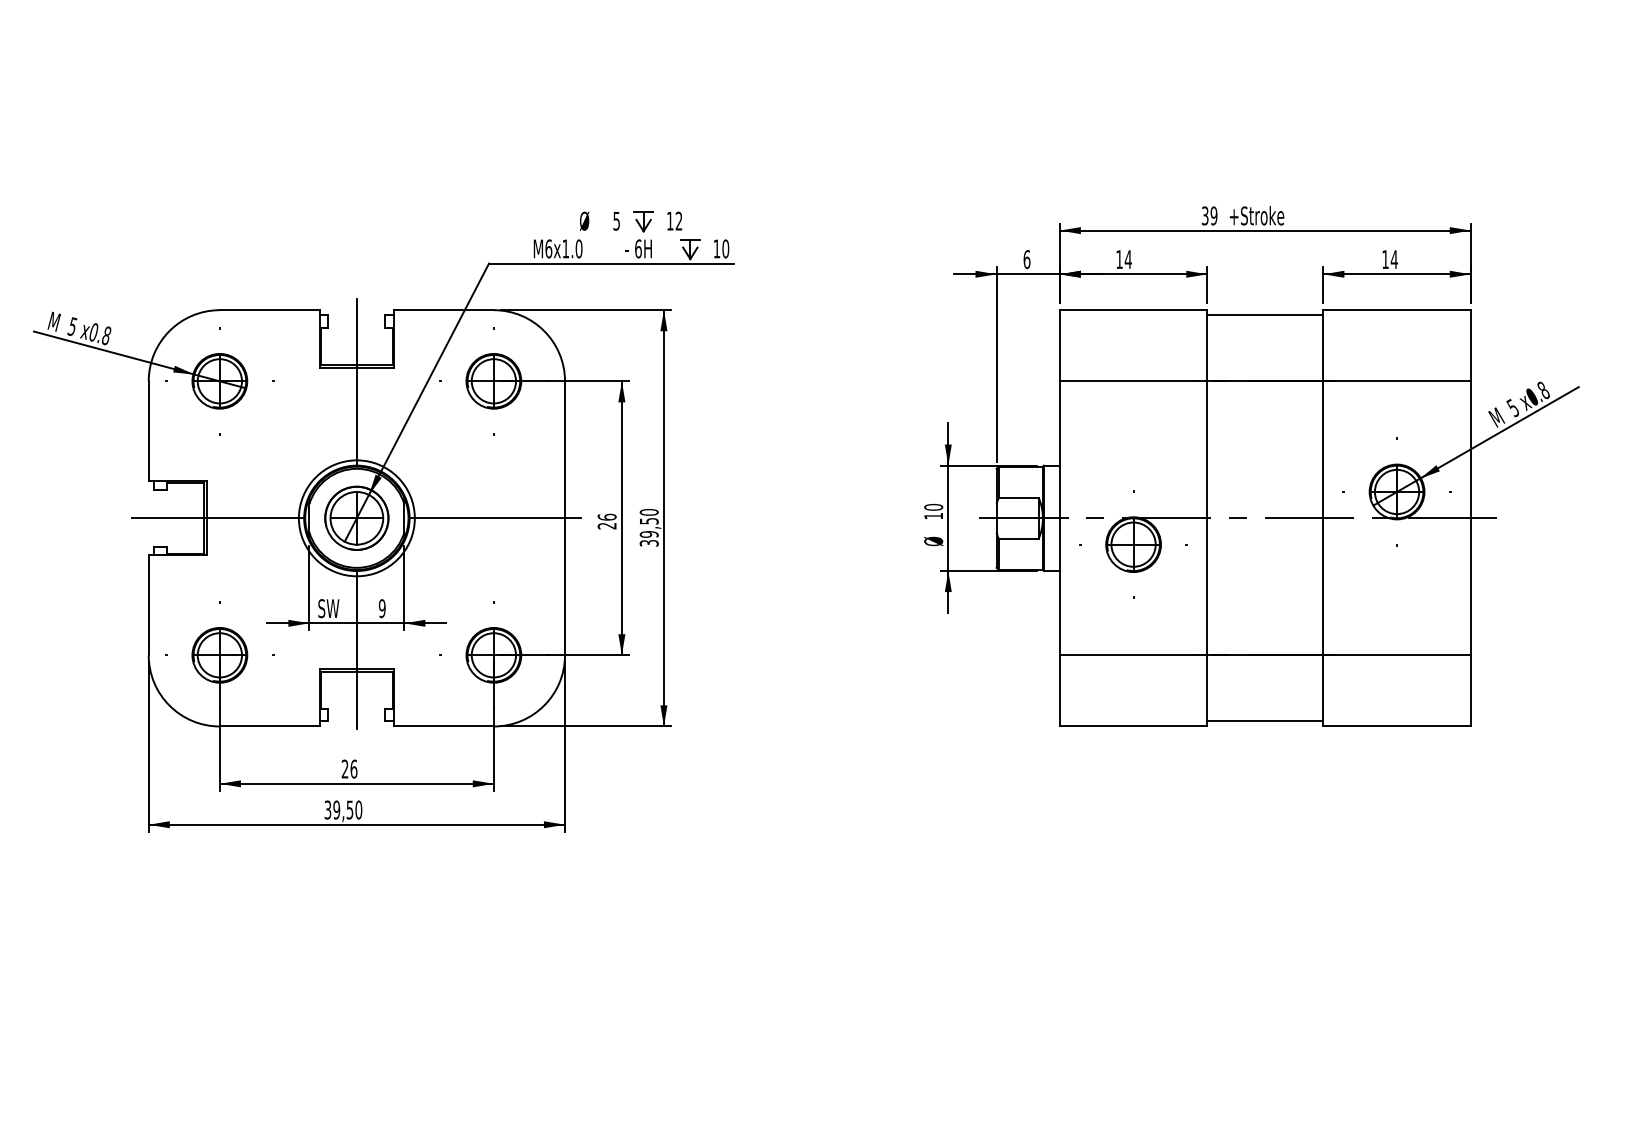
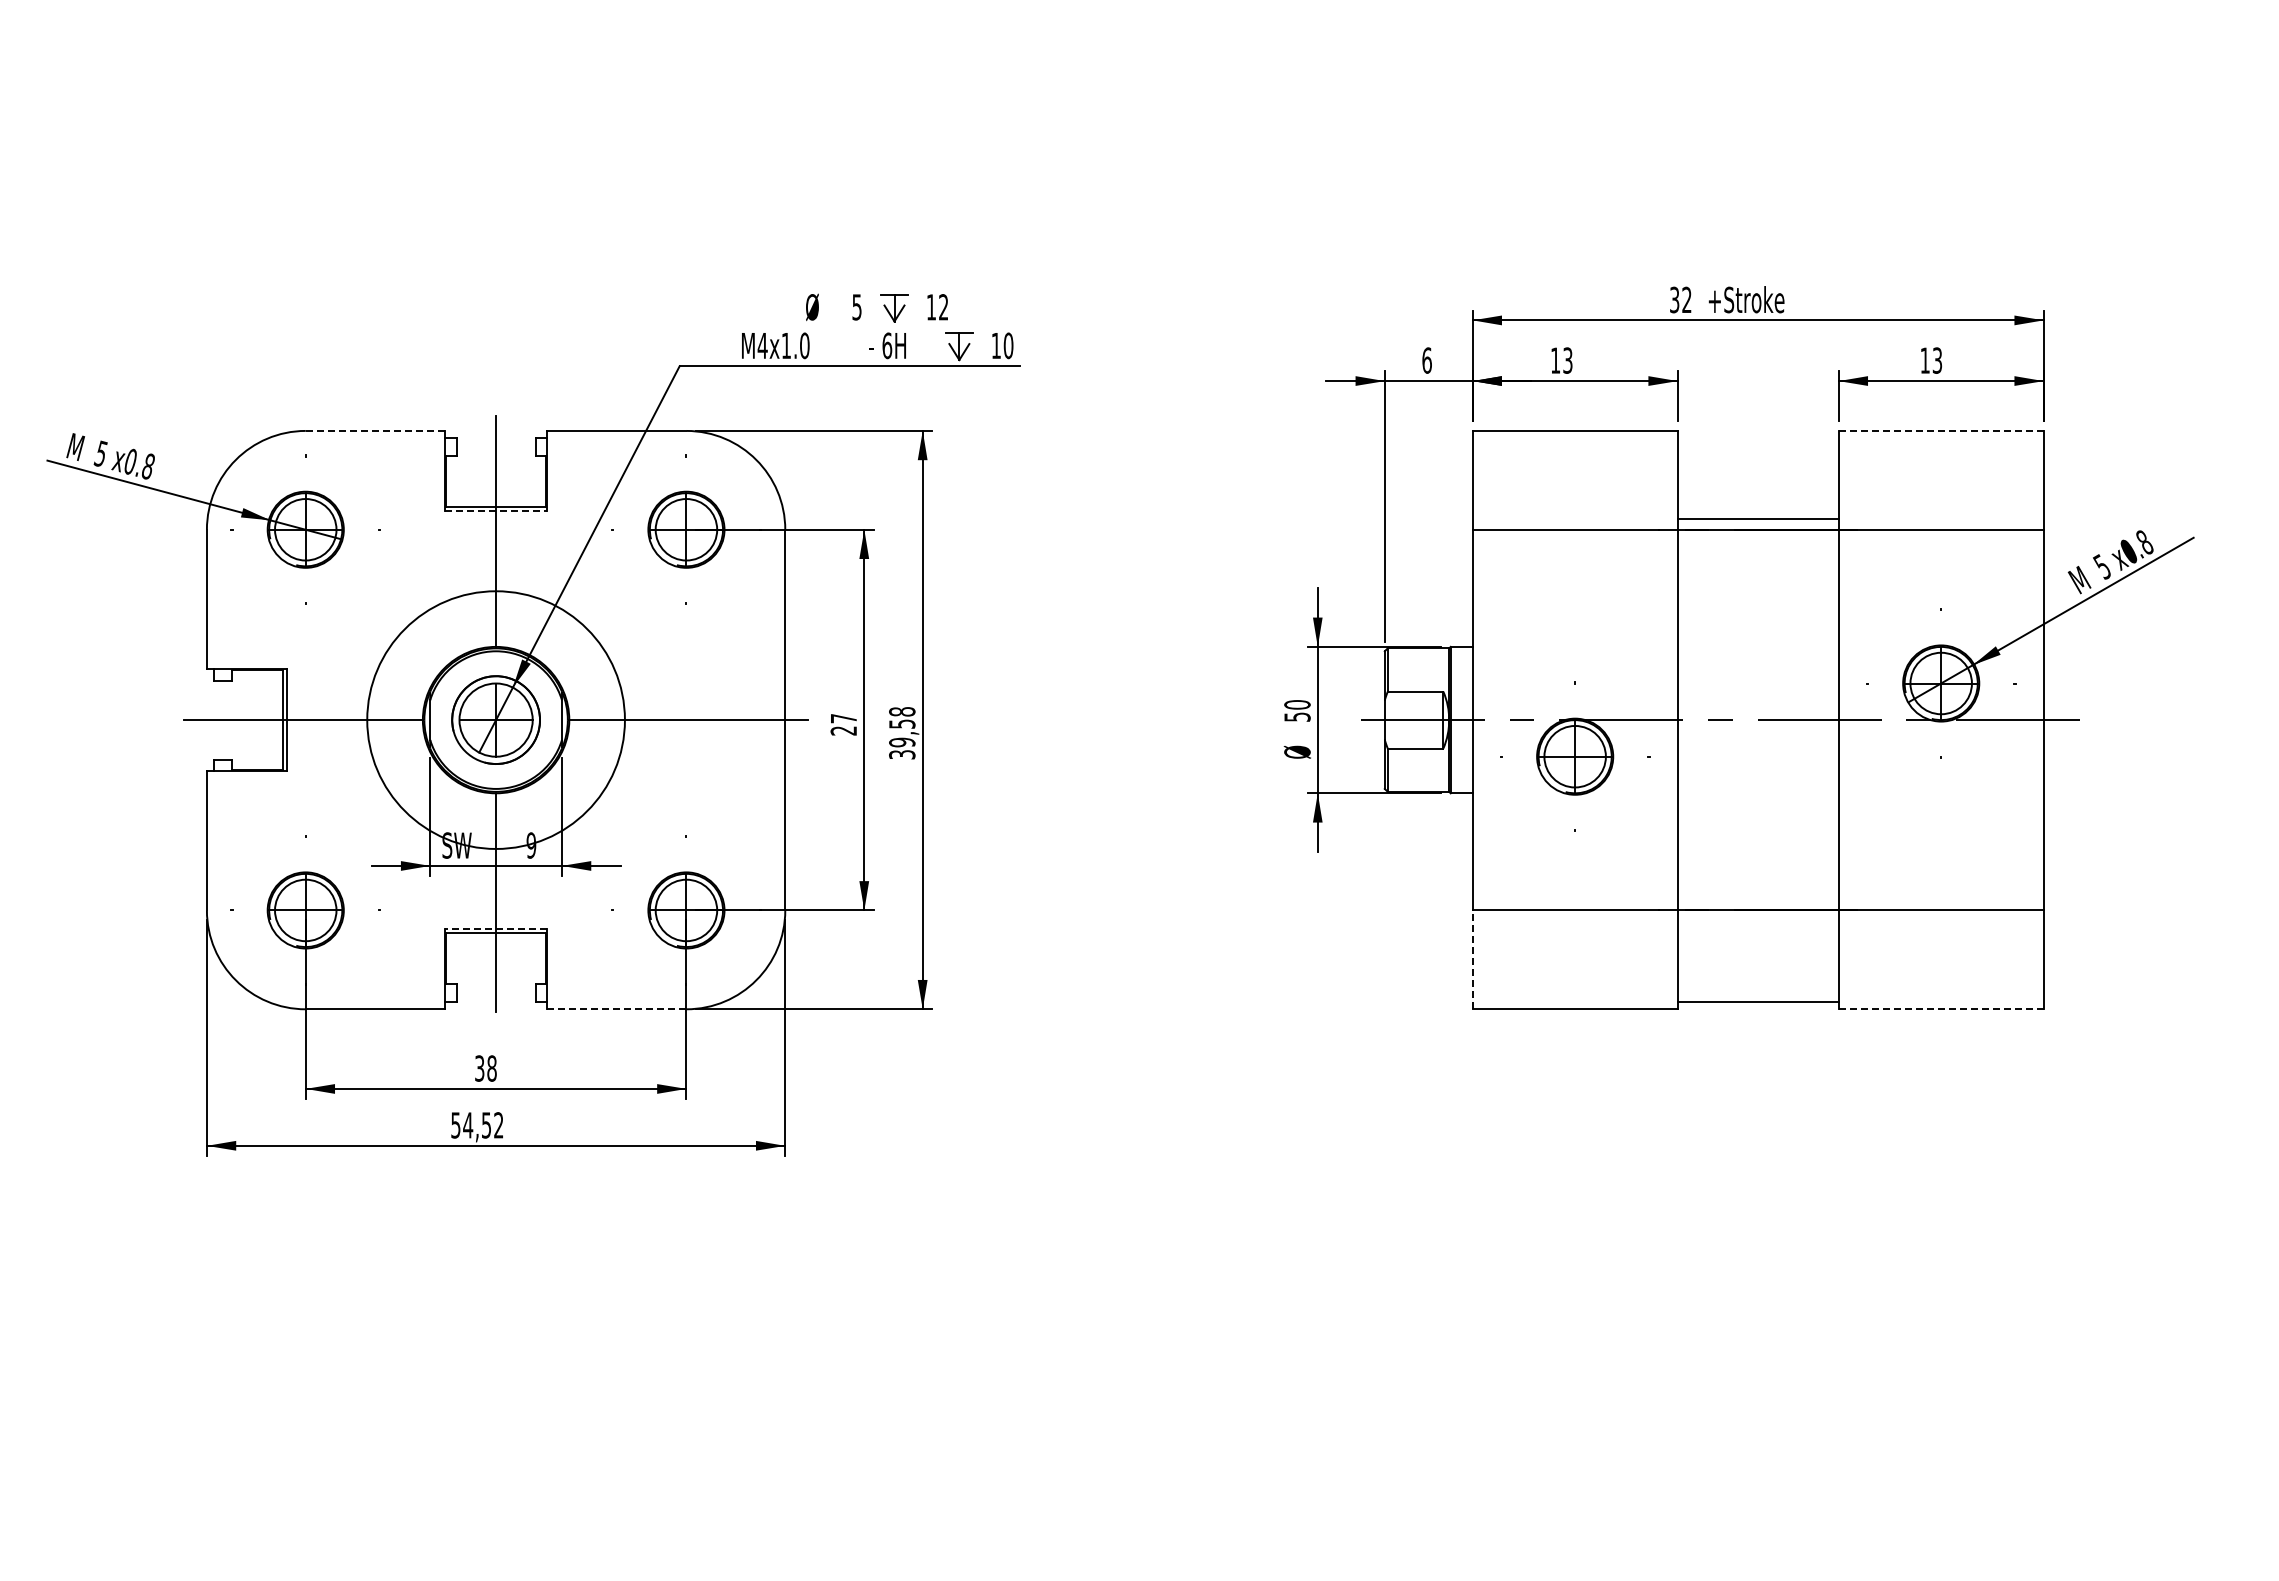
text: (1213, 215) -> (1686, 299), 39 -> 32
text: (548, 248) -> (762, 345), M6x1.0 -> M4x1.0
text: (1128, 259) -> (1567, 360), 14 -> 13
text: (1394, 259) -> (1937, 360), 14 -> 13
line: (270, 309) -> (375, 430), solid -> dashed
line: (1397, 309) -> (1941, 430), solid -> dashed
line: (1264, 315) -> (1757, 519), moved
line: (357, 368) -> (496, 511), solid -> dashed
text: (649, 512) -> (902, 711), 39,50 -> 39,58
text: (933, 515) -> (1297, 716), 10 -> 50
circle: (356, 517) -> (495, 719), size x1.6
text: (606, 517) -> (843, 718), 26 -> 27
line: (356, 668) -> (495, 928), solid -> dashed
line: (1059, 690) -> (1472, 959), solid -> dashed
line: (443, 726) -> (616, 1009), solid -> dashed
line: (1396, 726) -> (1940, 1009), solid -> dashed
text: (349, 769) -> (485, 1068), 26 -> 38
text: (343, 810) -> (477, 1125), 39,50 -> 54,52

